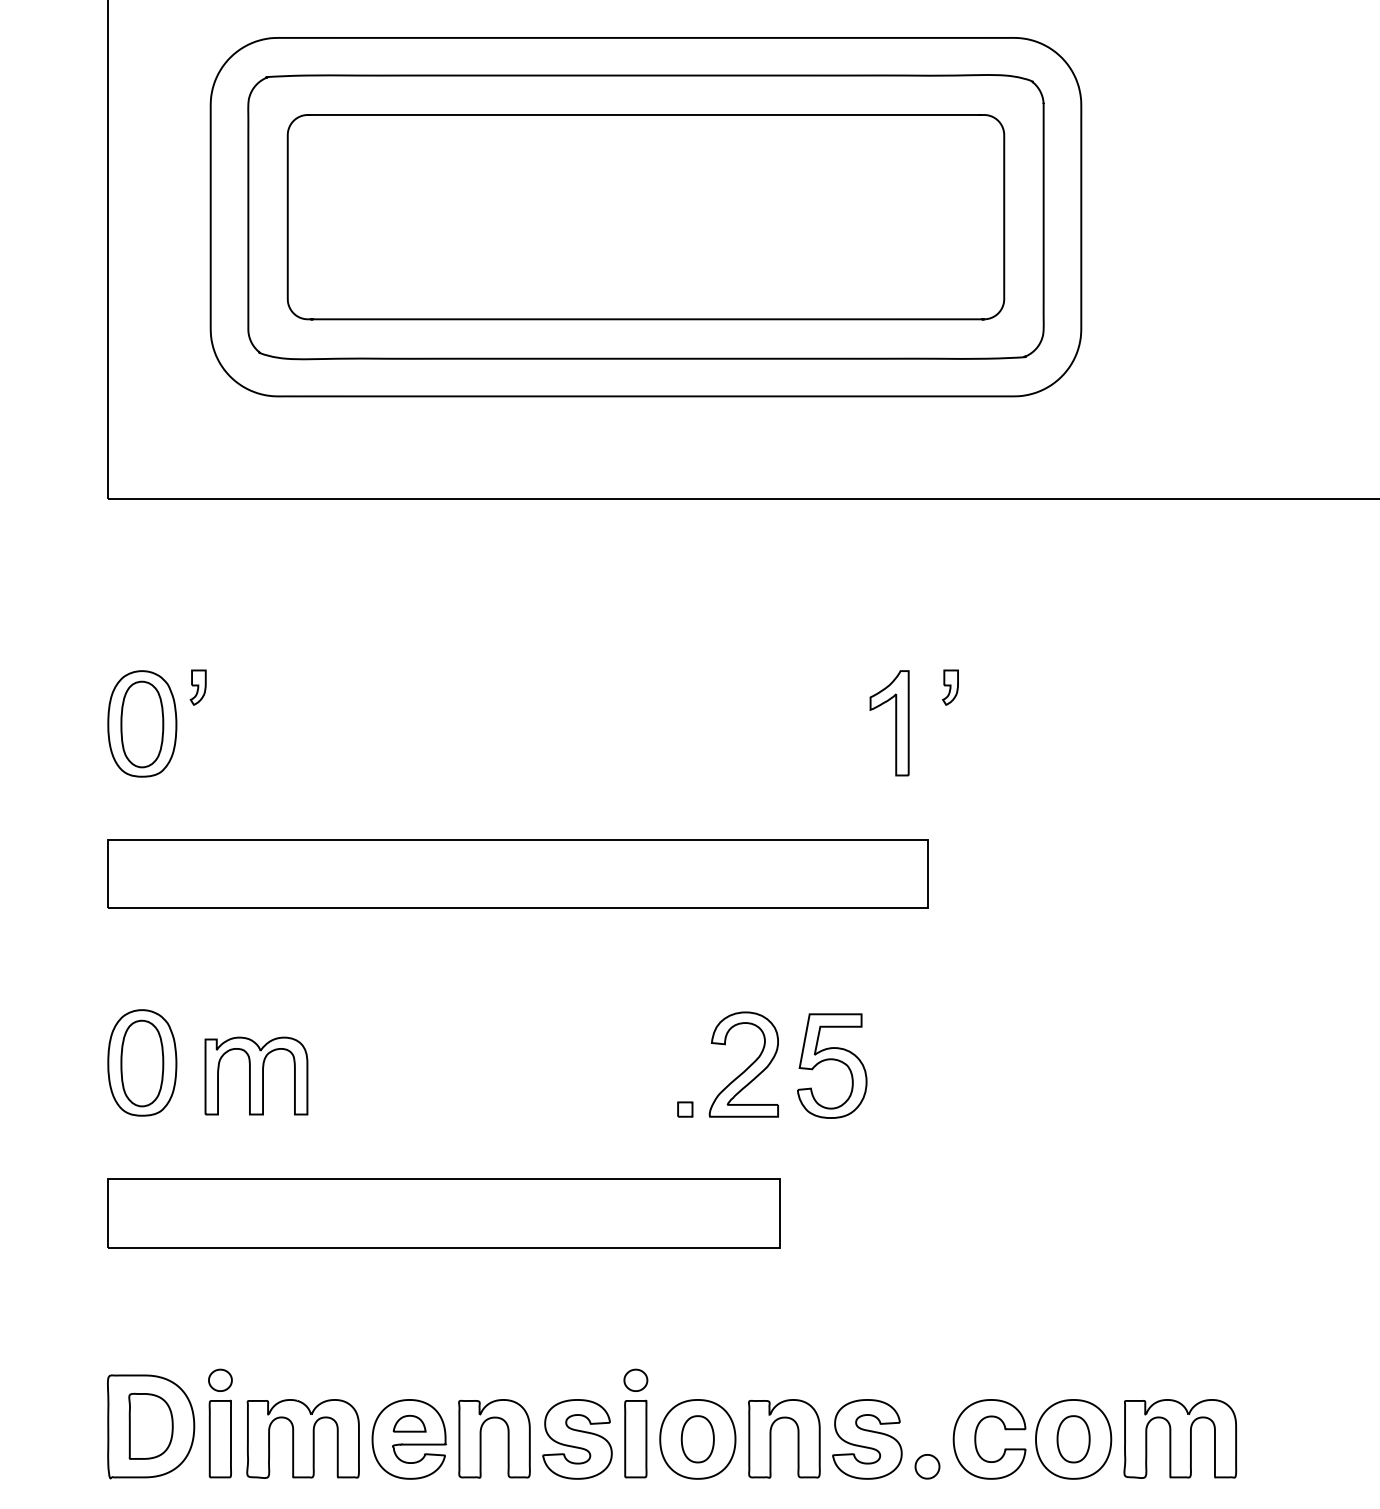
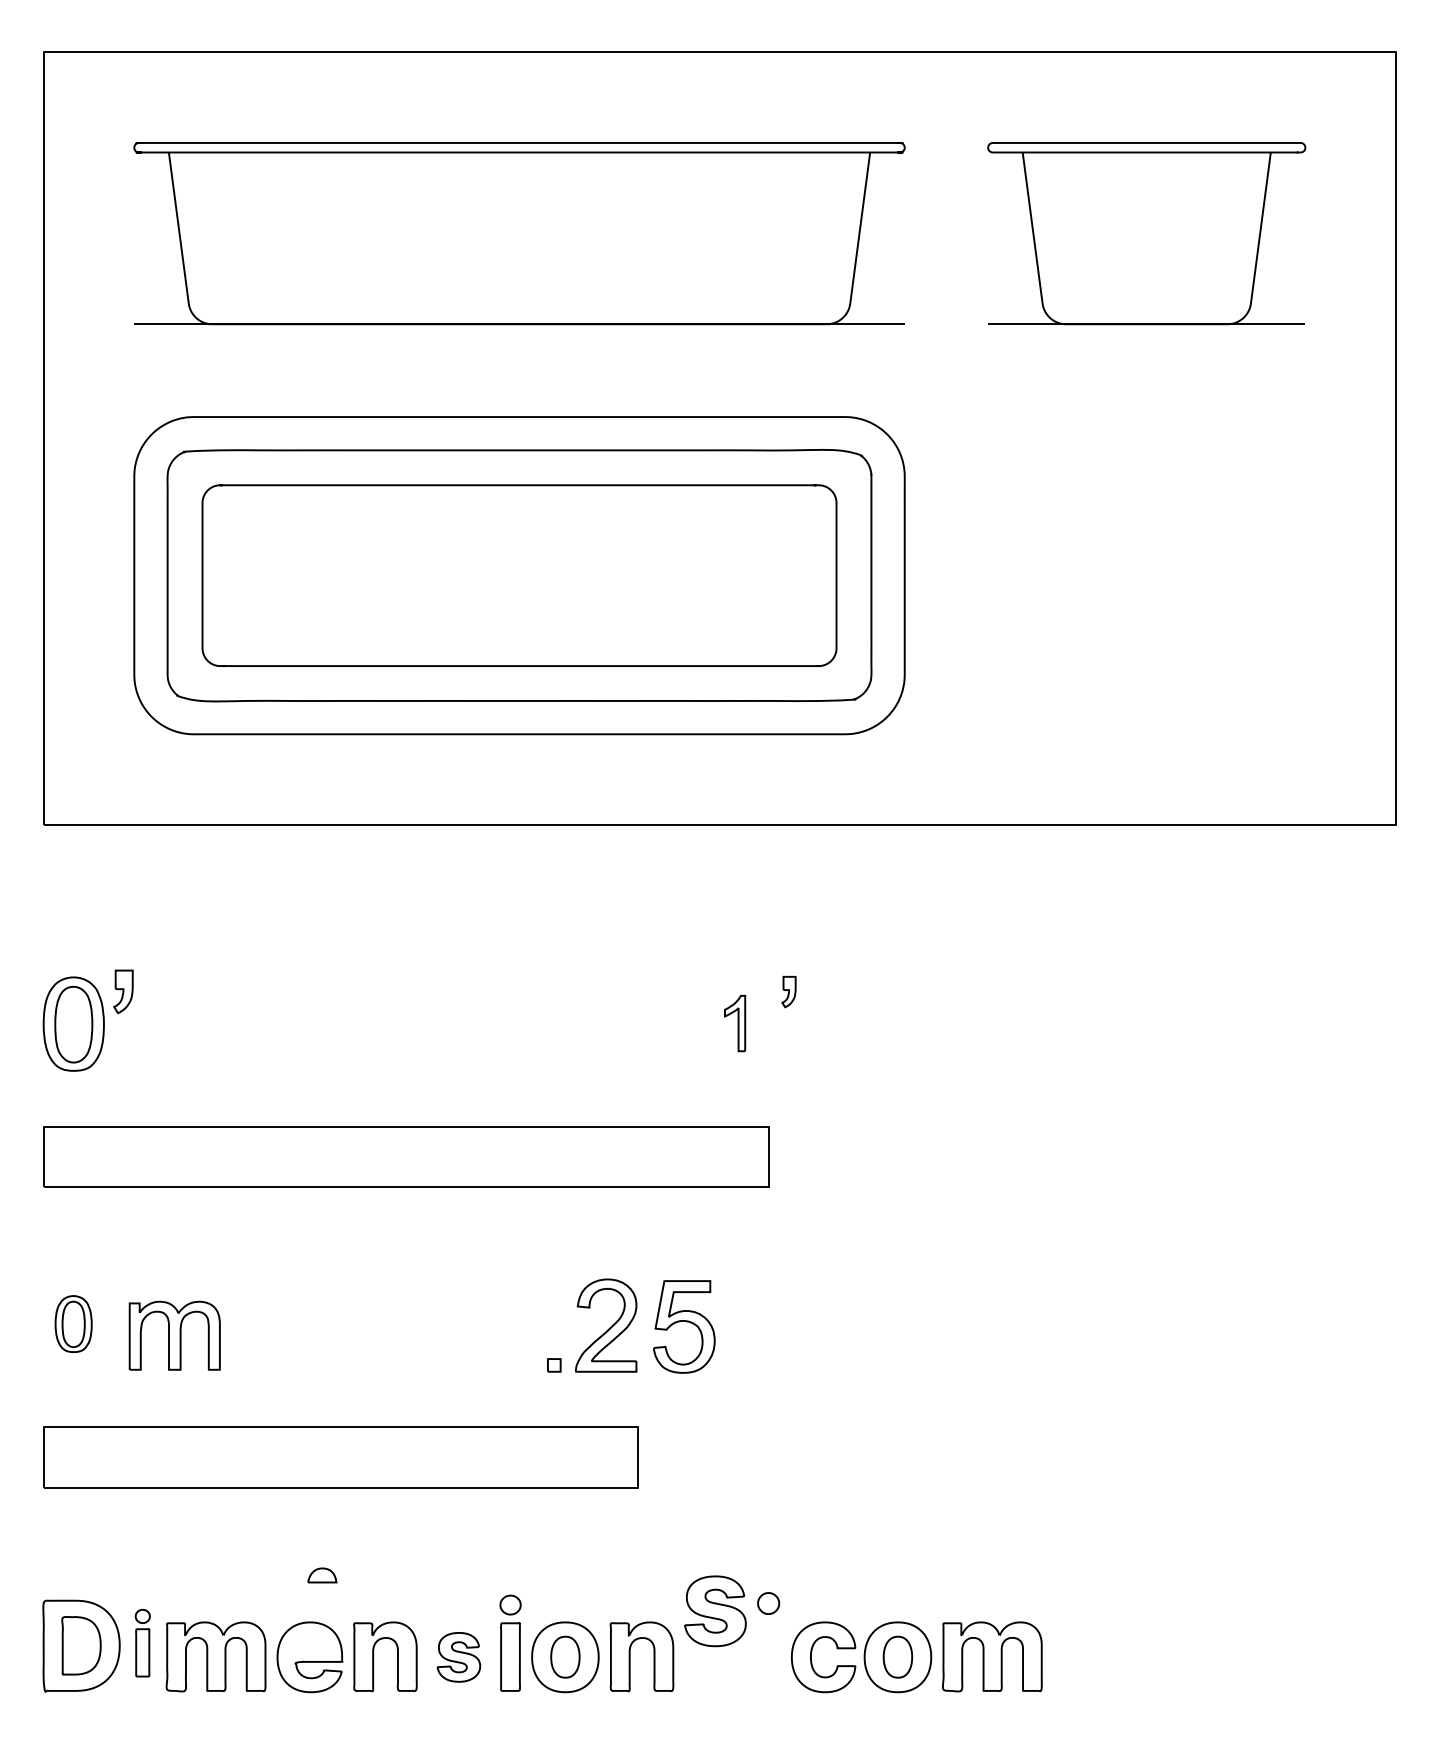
part: (197, 688) -> (122, 992), size x1.4
part: (888, 723) -> (734, 1023), size x0.6
part: (141, 1062) -> (73, 1323), size x0.6
part: (219, 1422) -> (142, 1642), size x0.7
part: (409, 1423) -> (322, 1575), moved
part: (577, 1439) -> (458, 1657), size x0.7
part: (867, 1439) -> (715, 1611), moved
part: (927, 1466) -> (768, 1603), moved

